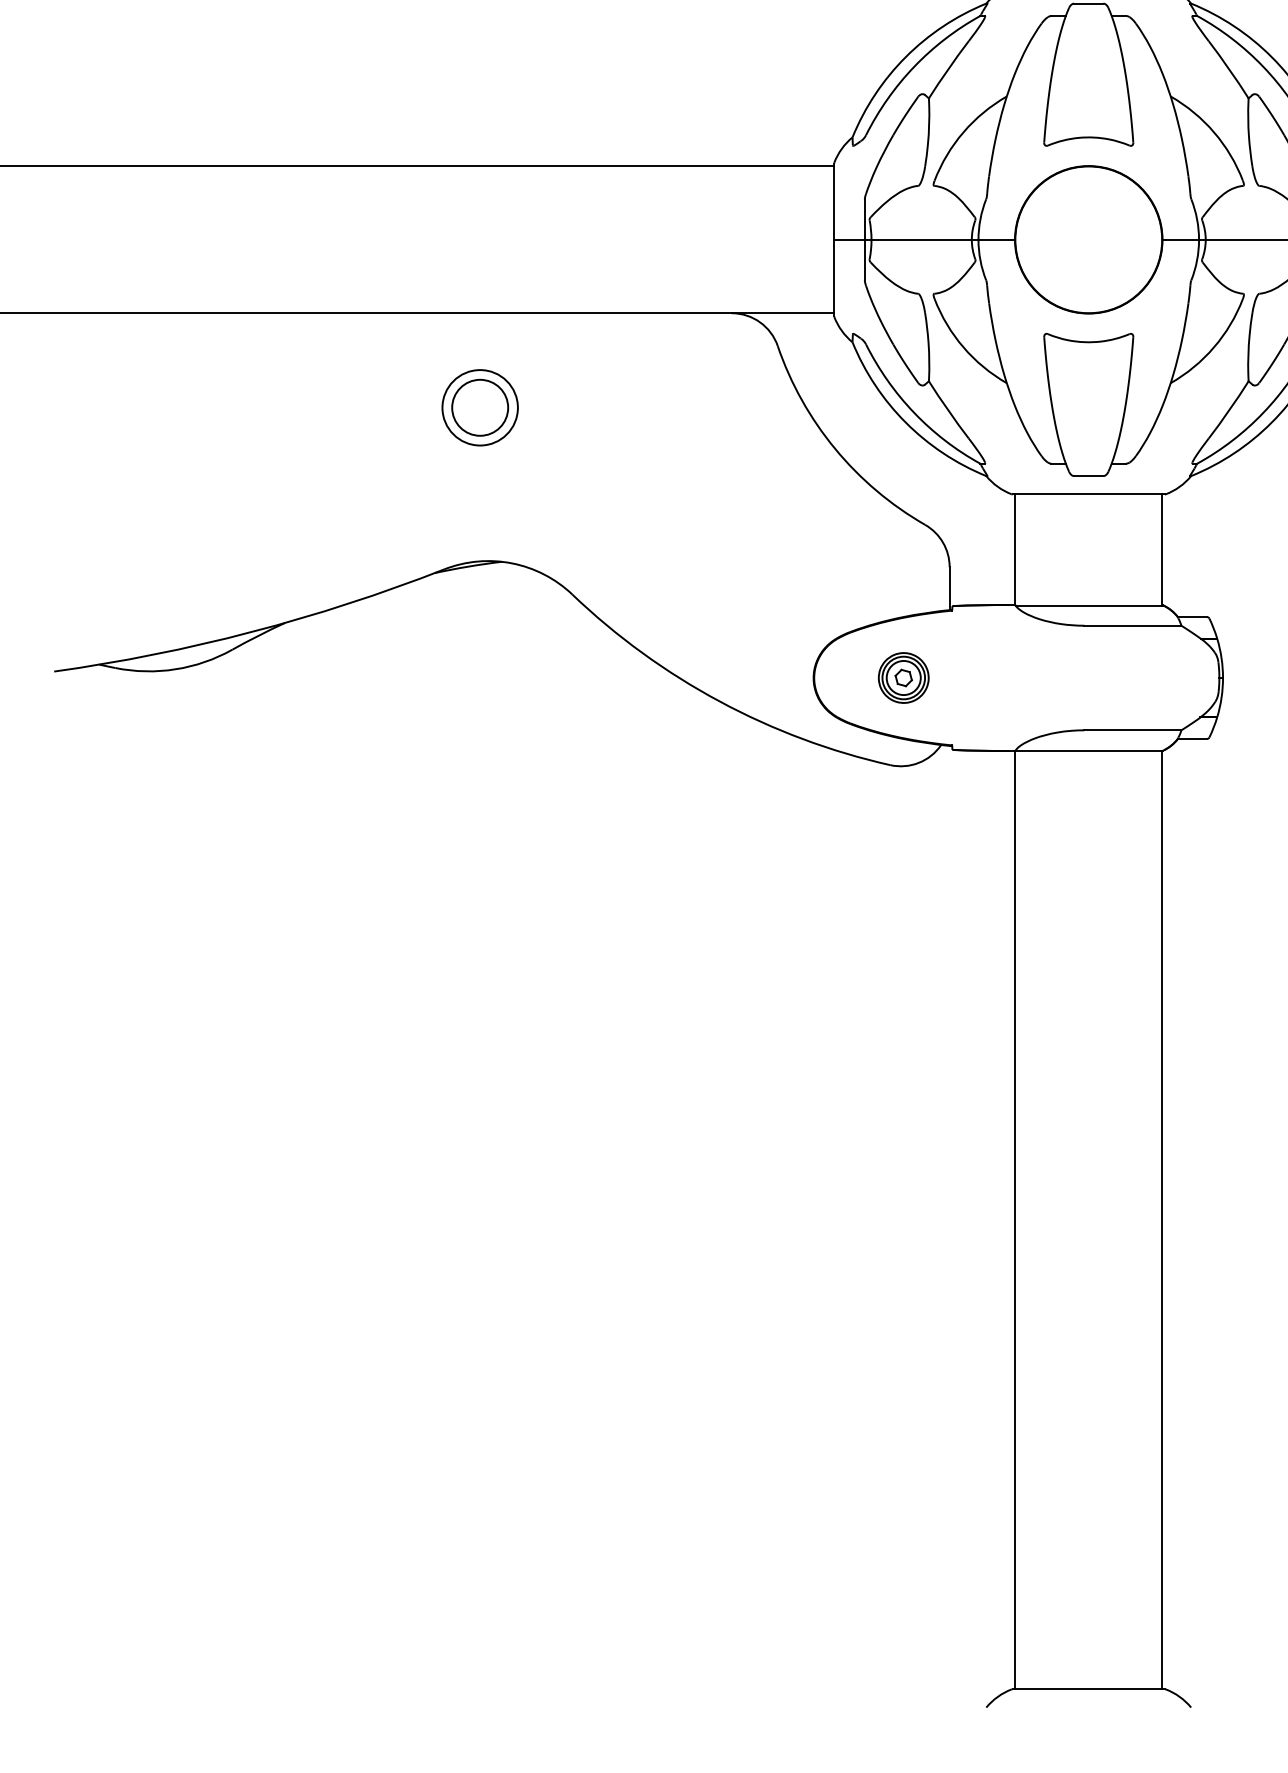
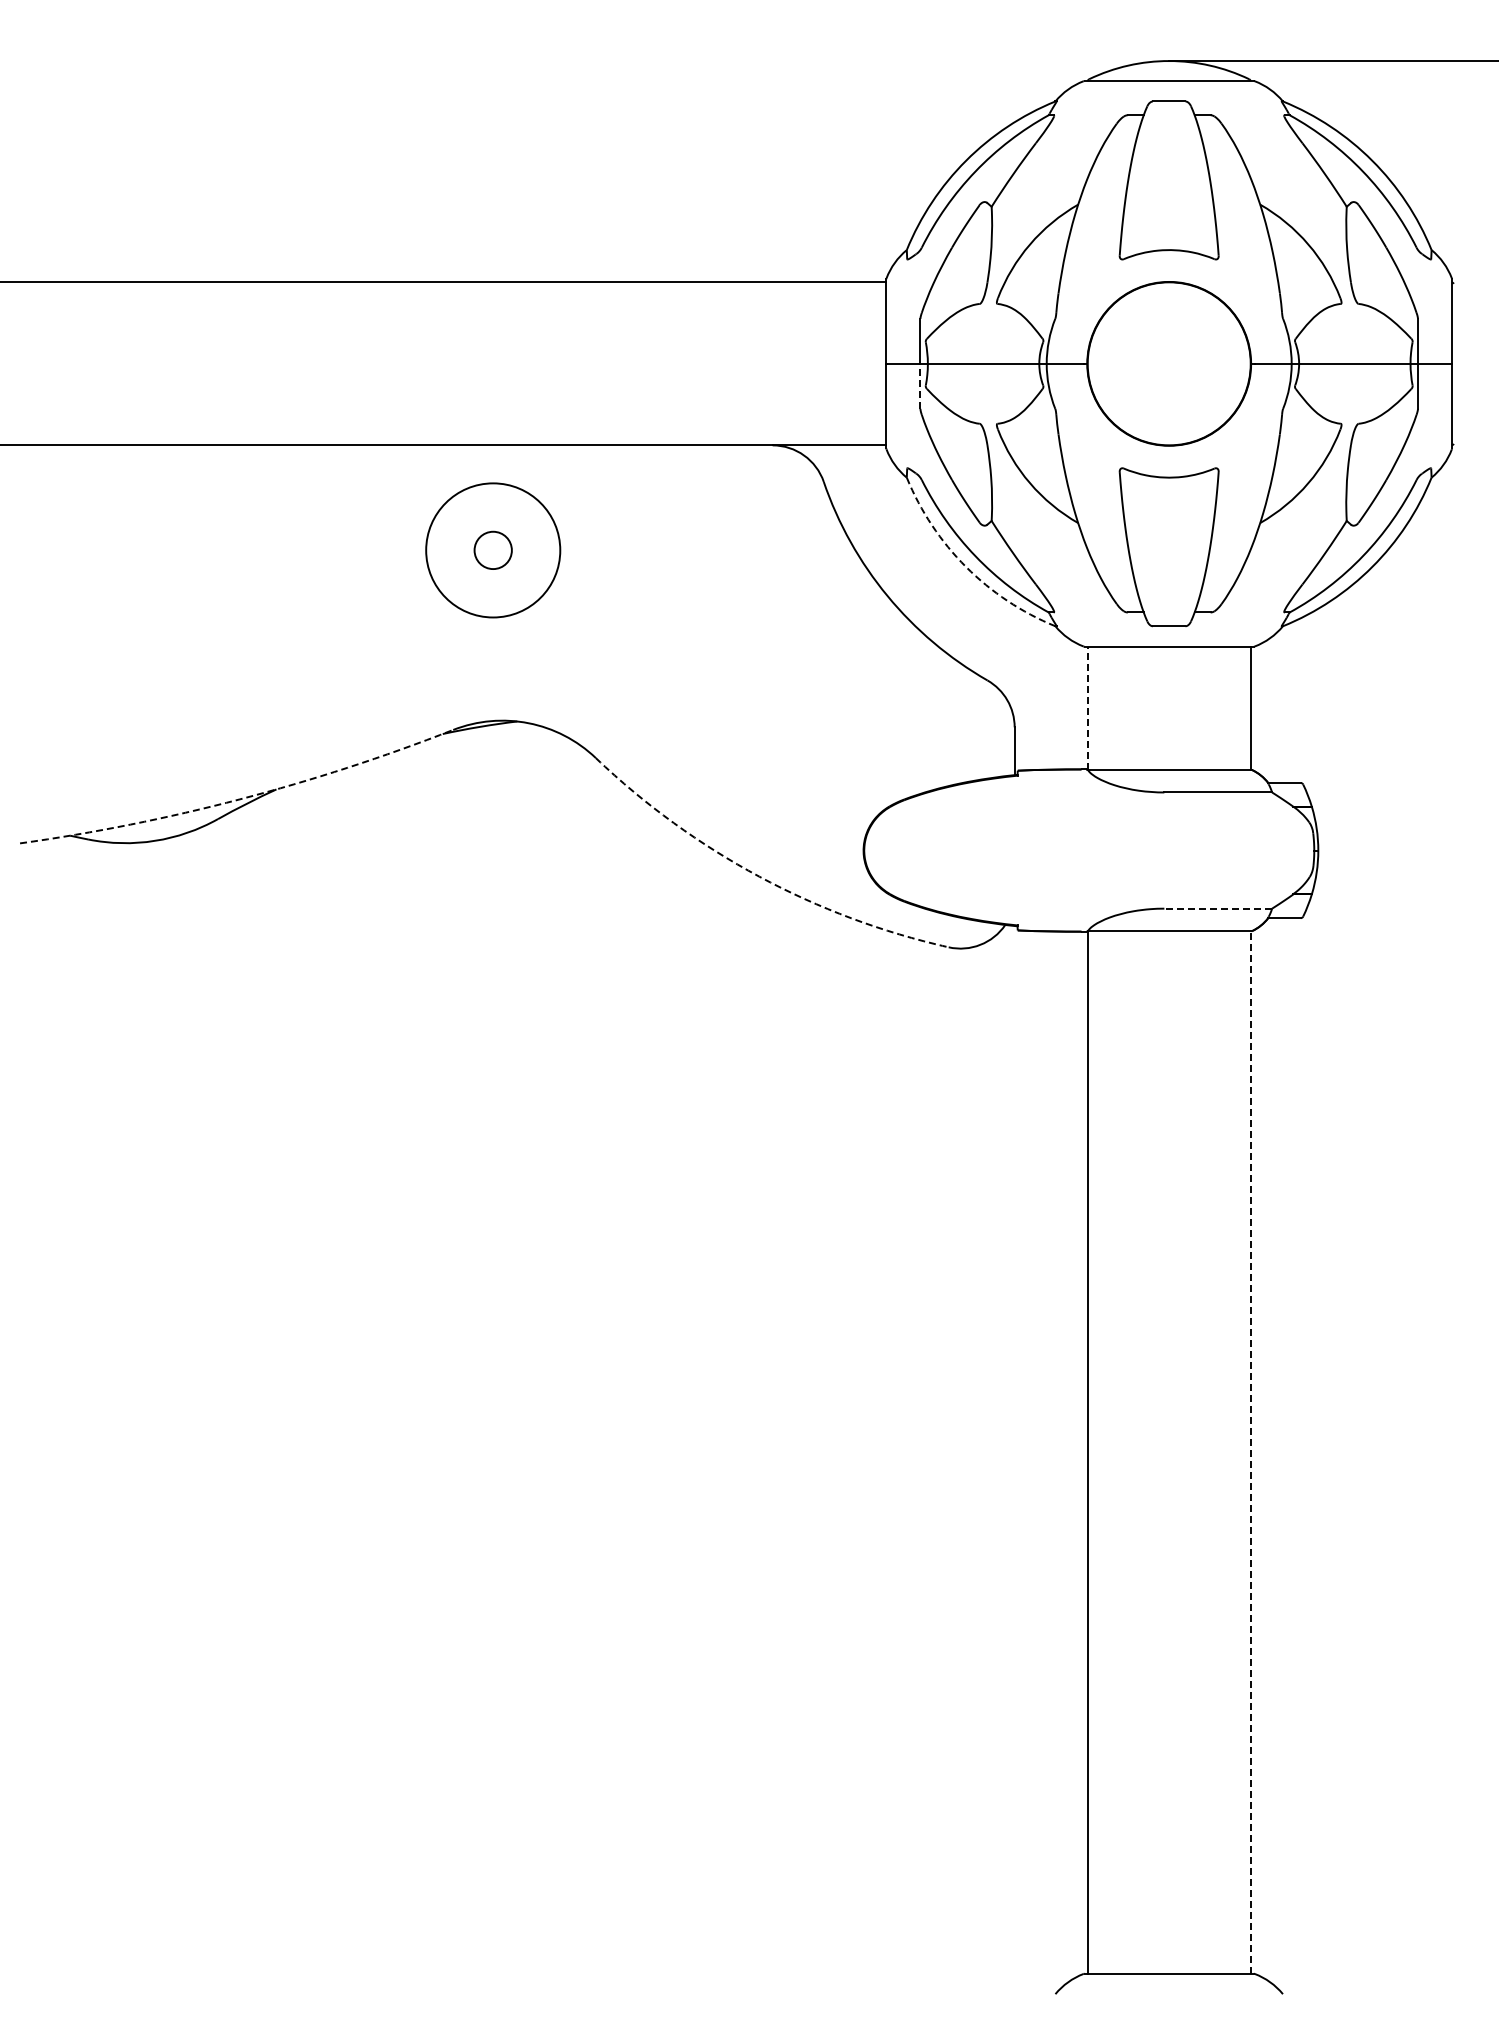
line: (864, 259) -> (920, 385), solid -> dashed
circle: (480, 407) -> (493, 550), size x0.6
circle: (480, 407) -> (493, 550), size x1.6
arc: (906, 422) -> (966, 566), solid -> dashed
line: (1015, 550) -> (1087, 708), solid -> dashed
arc: (251, 632) -> (239, 799), solid -> dashed
part: (903, 677) -> (963, 850), removed
arc: (719, 701) -> (759, 876), solid -> dashed
line: (1133, 730) -> (1218, 908), solid -> dashed
line: (1161, 1219) -> (1250, 1452), solid -> dashed

